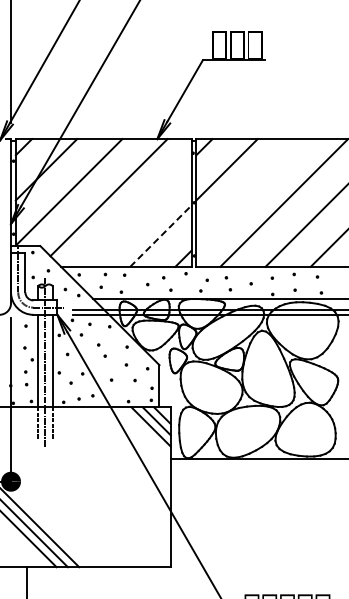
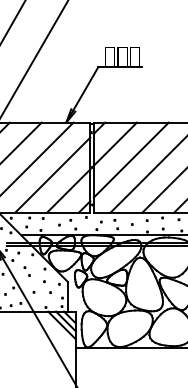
line: (249, 192) -> (131, 160), added
line: (137, 213) -> (52, 175), added
line: (161, 235) -> (69, 190), dashed -> solid

